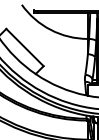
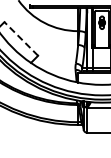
line: (25, 47) -> (21, 38), solid -> dashed

